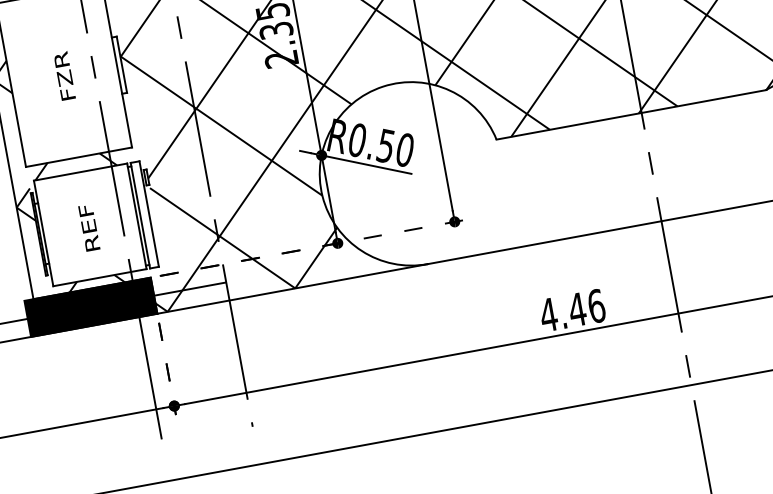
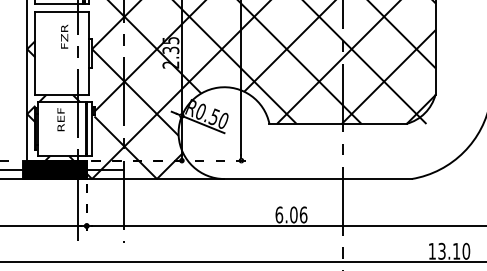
text: (64, 75) -> (64, 36), moved
text: (88, 227) -> (60, 119), moved
text: (562, 311) -> (286, 214), 4.46 -> 6.06

